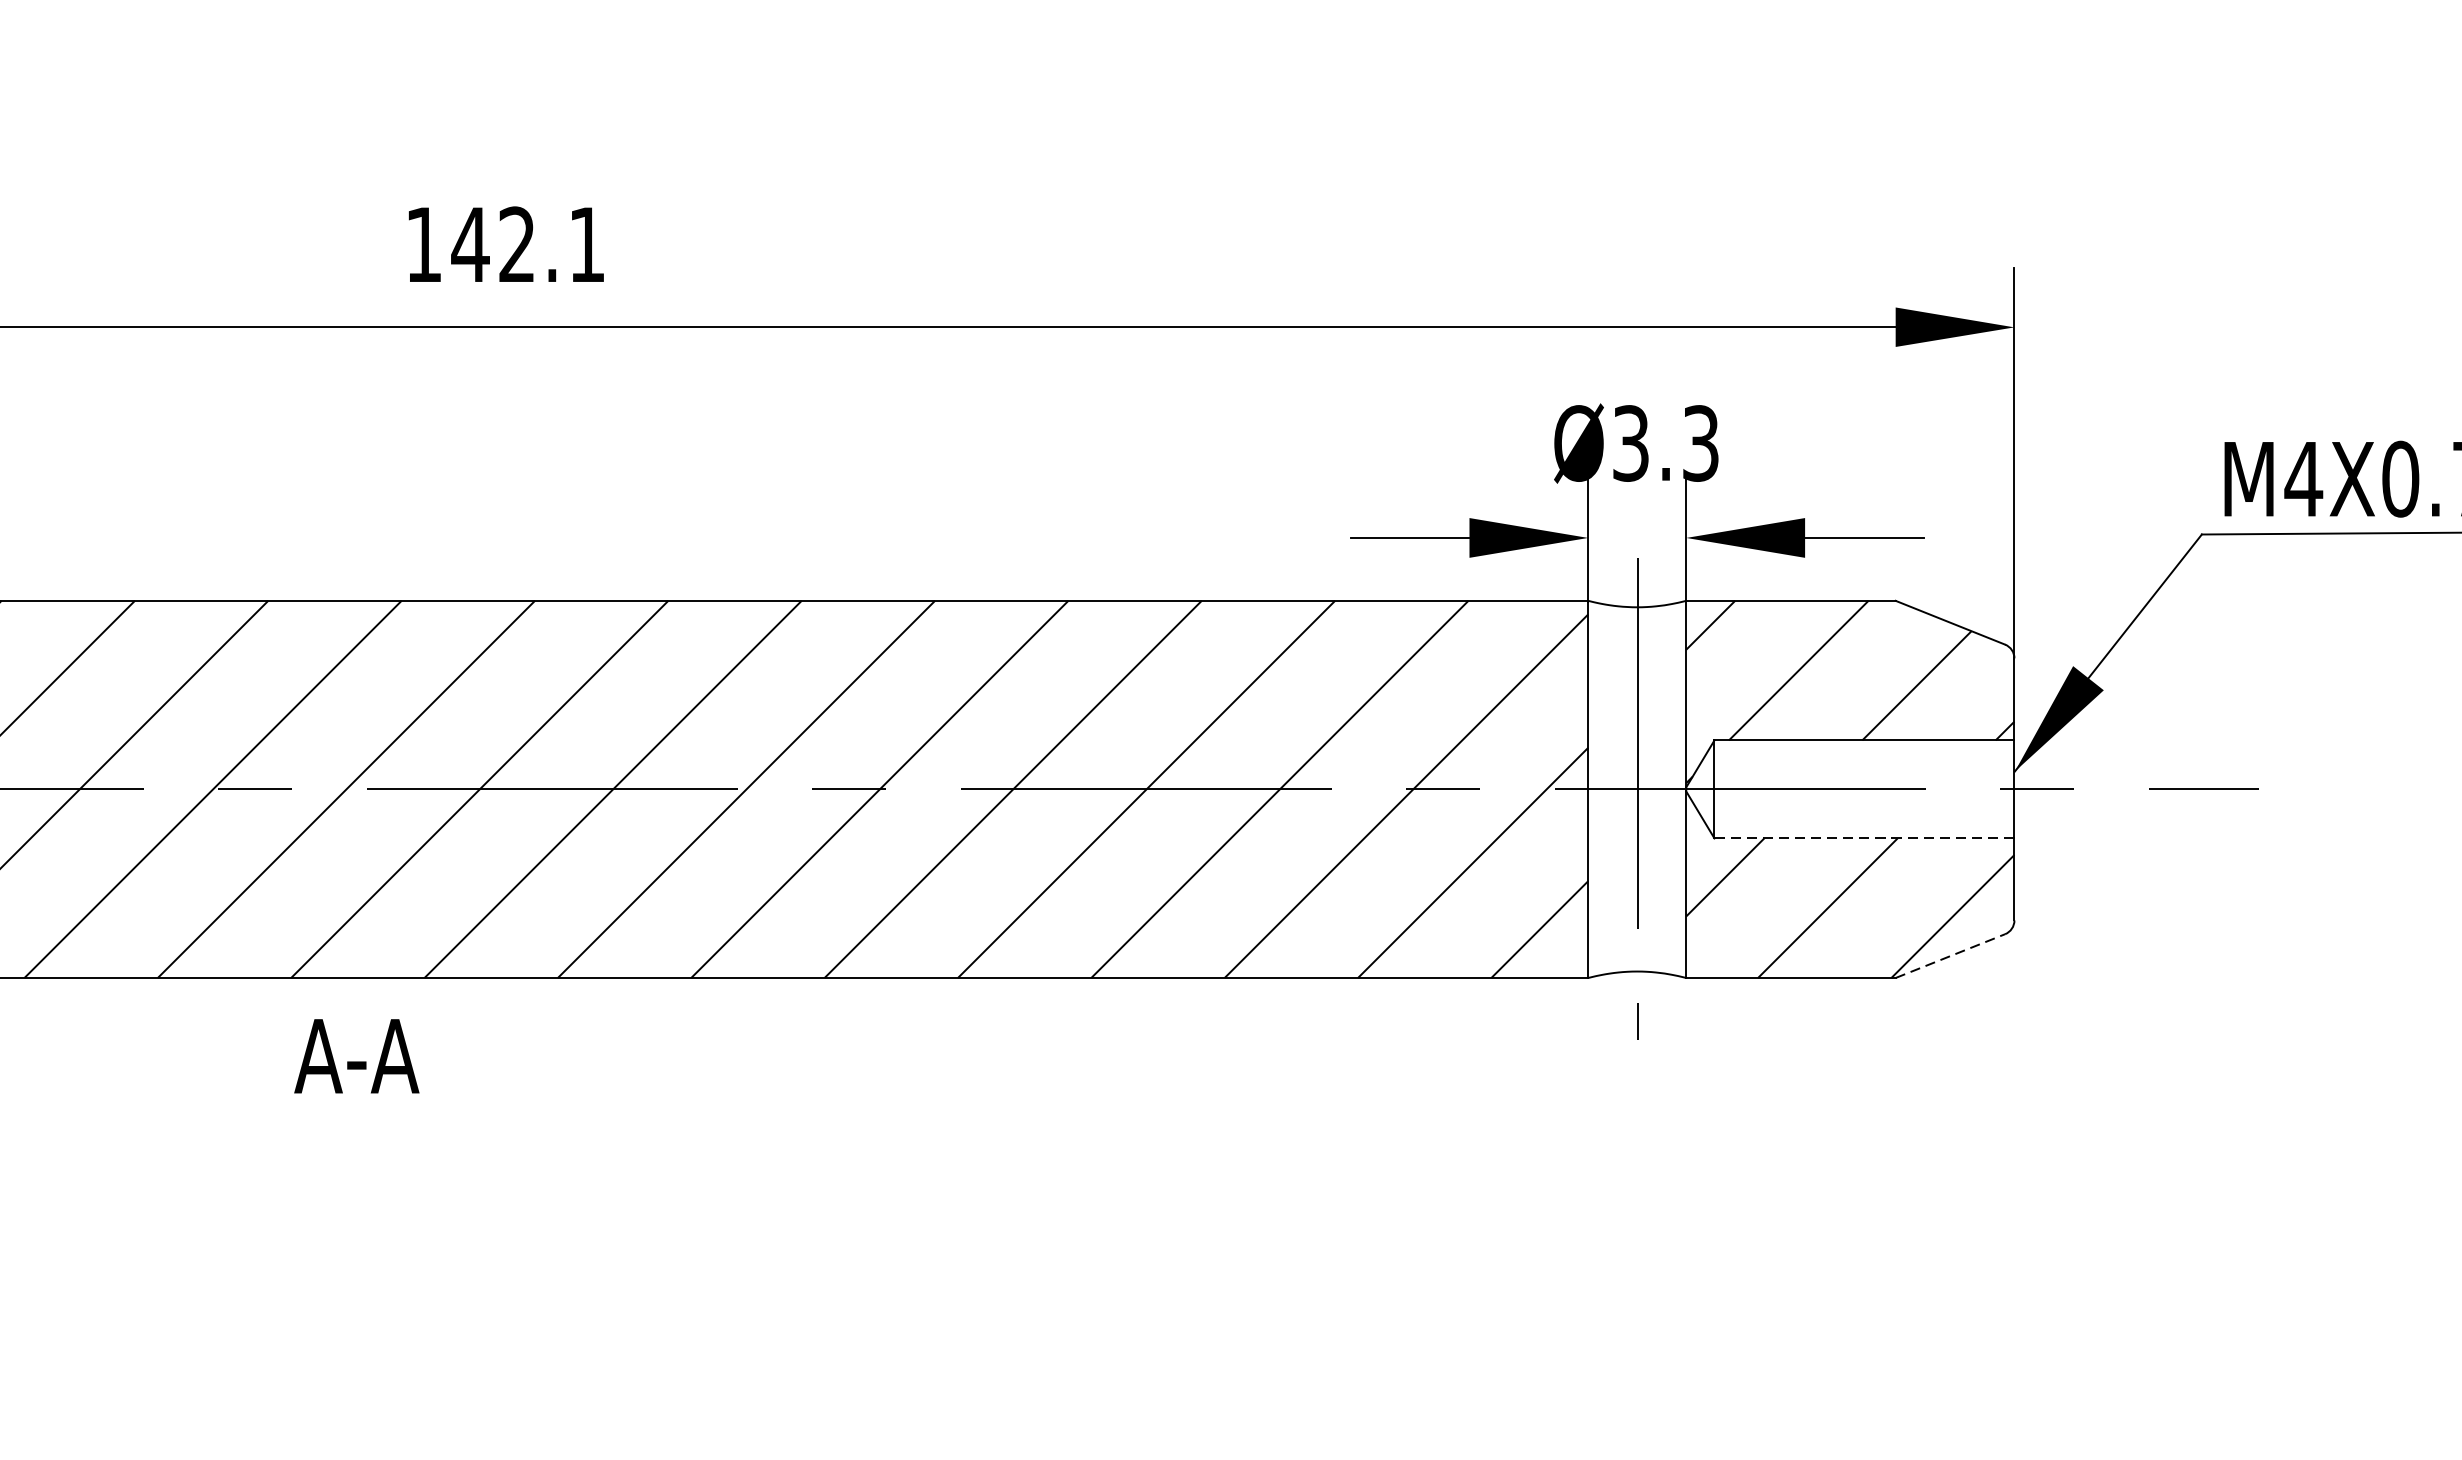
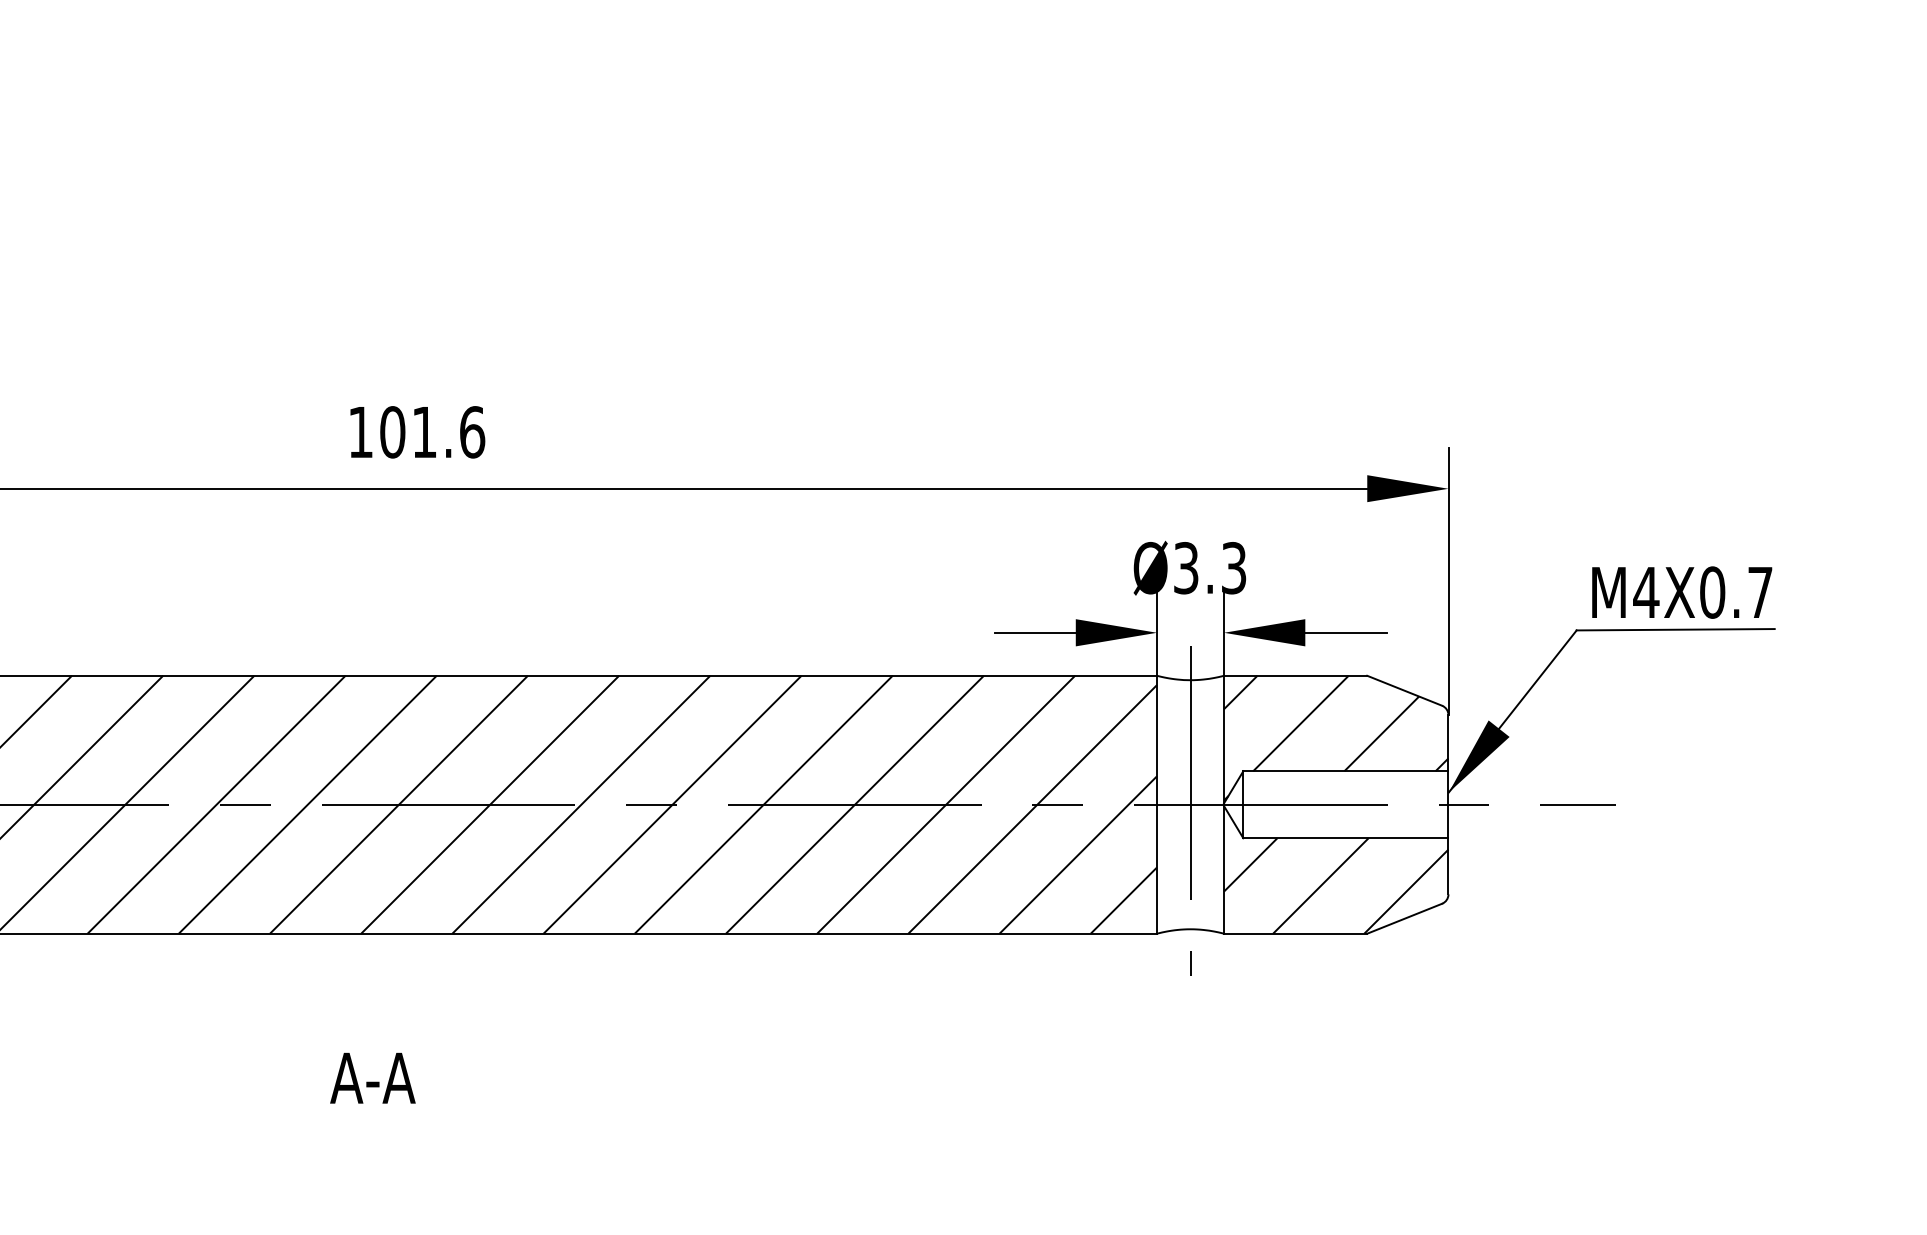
text: (528, 245) -> (432, 432), 142.1 -> 101.6
line: (1863, 838) -> (1345, 838), dashed -> solid
line: (1951, 955) -> (1405, 918), dashed -> solid
text: (356, 1055) -> (372, 1077), moved

